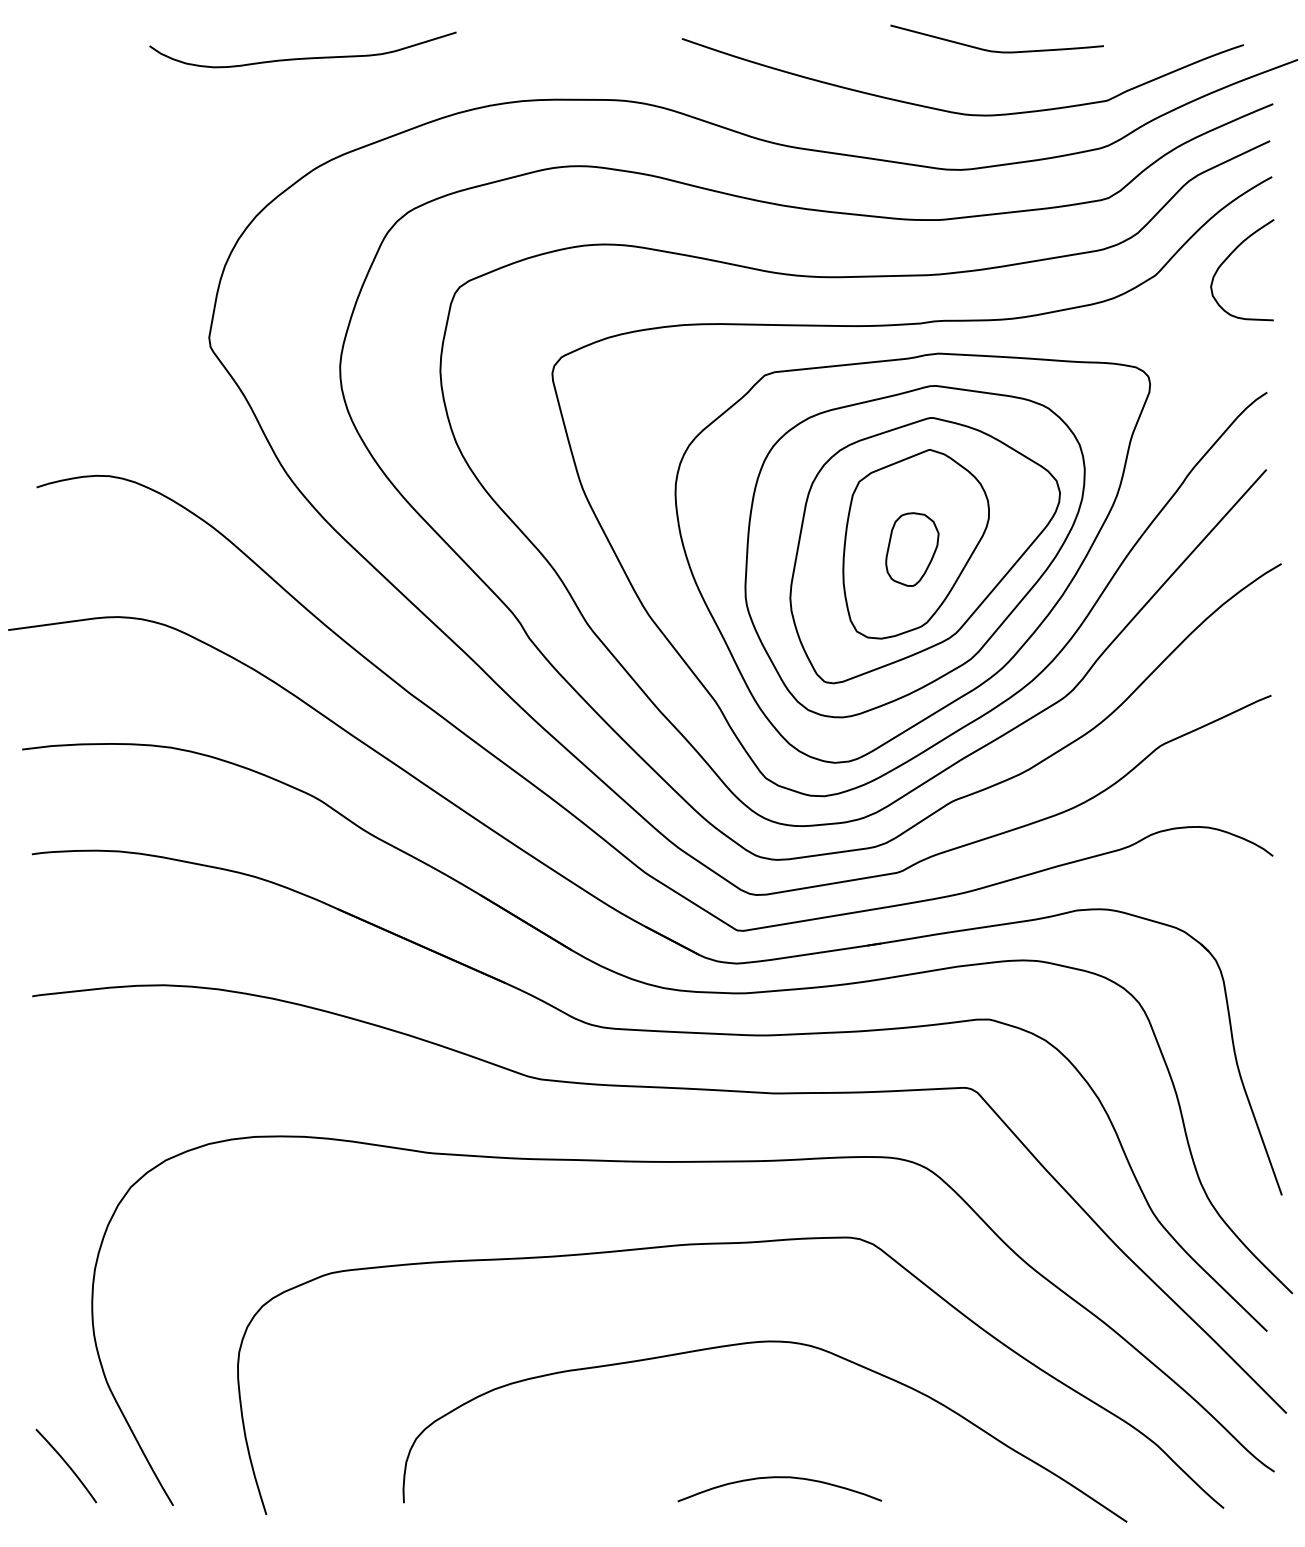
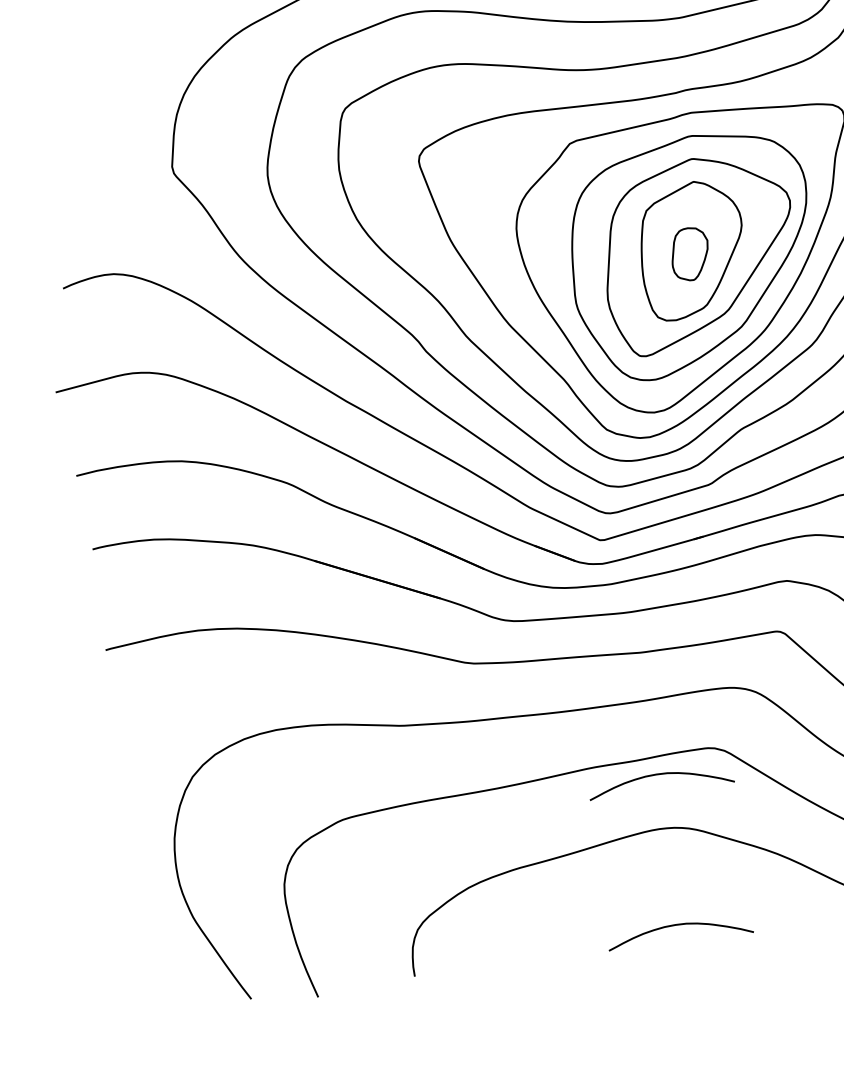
curve: (779, 1266) -> (660, 774), added
curve: (66, 1464) -> (171, 979), removed

